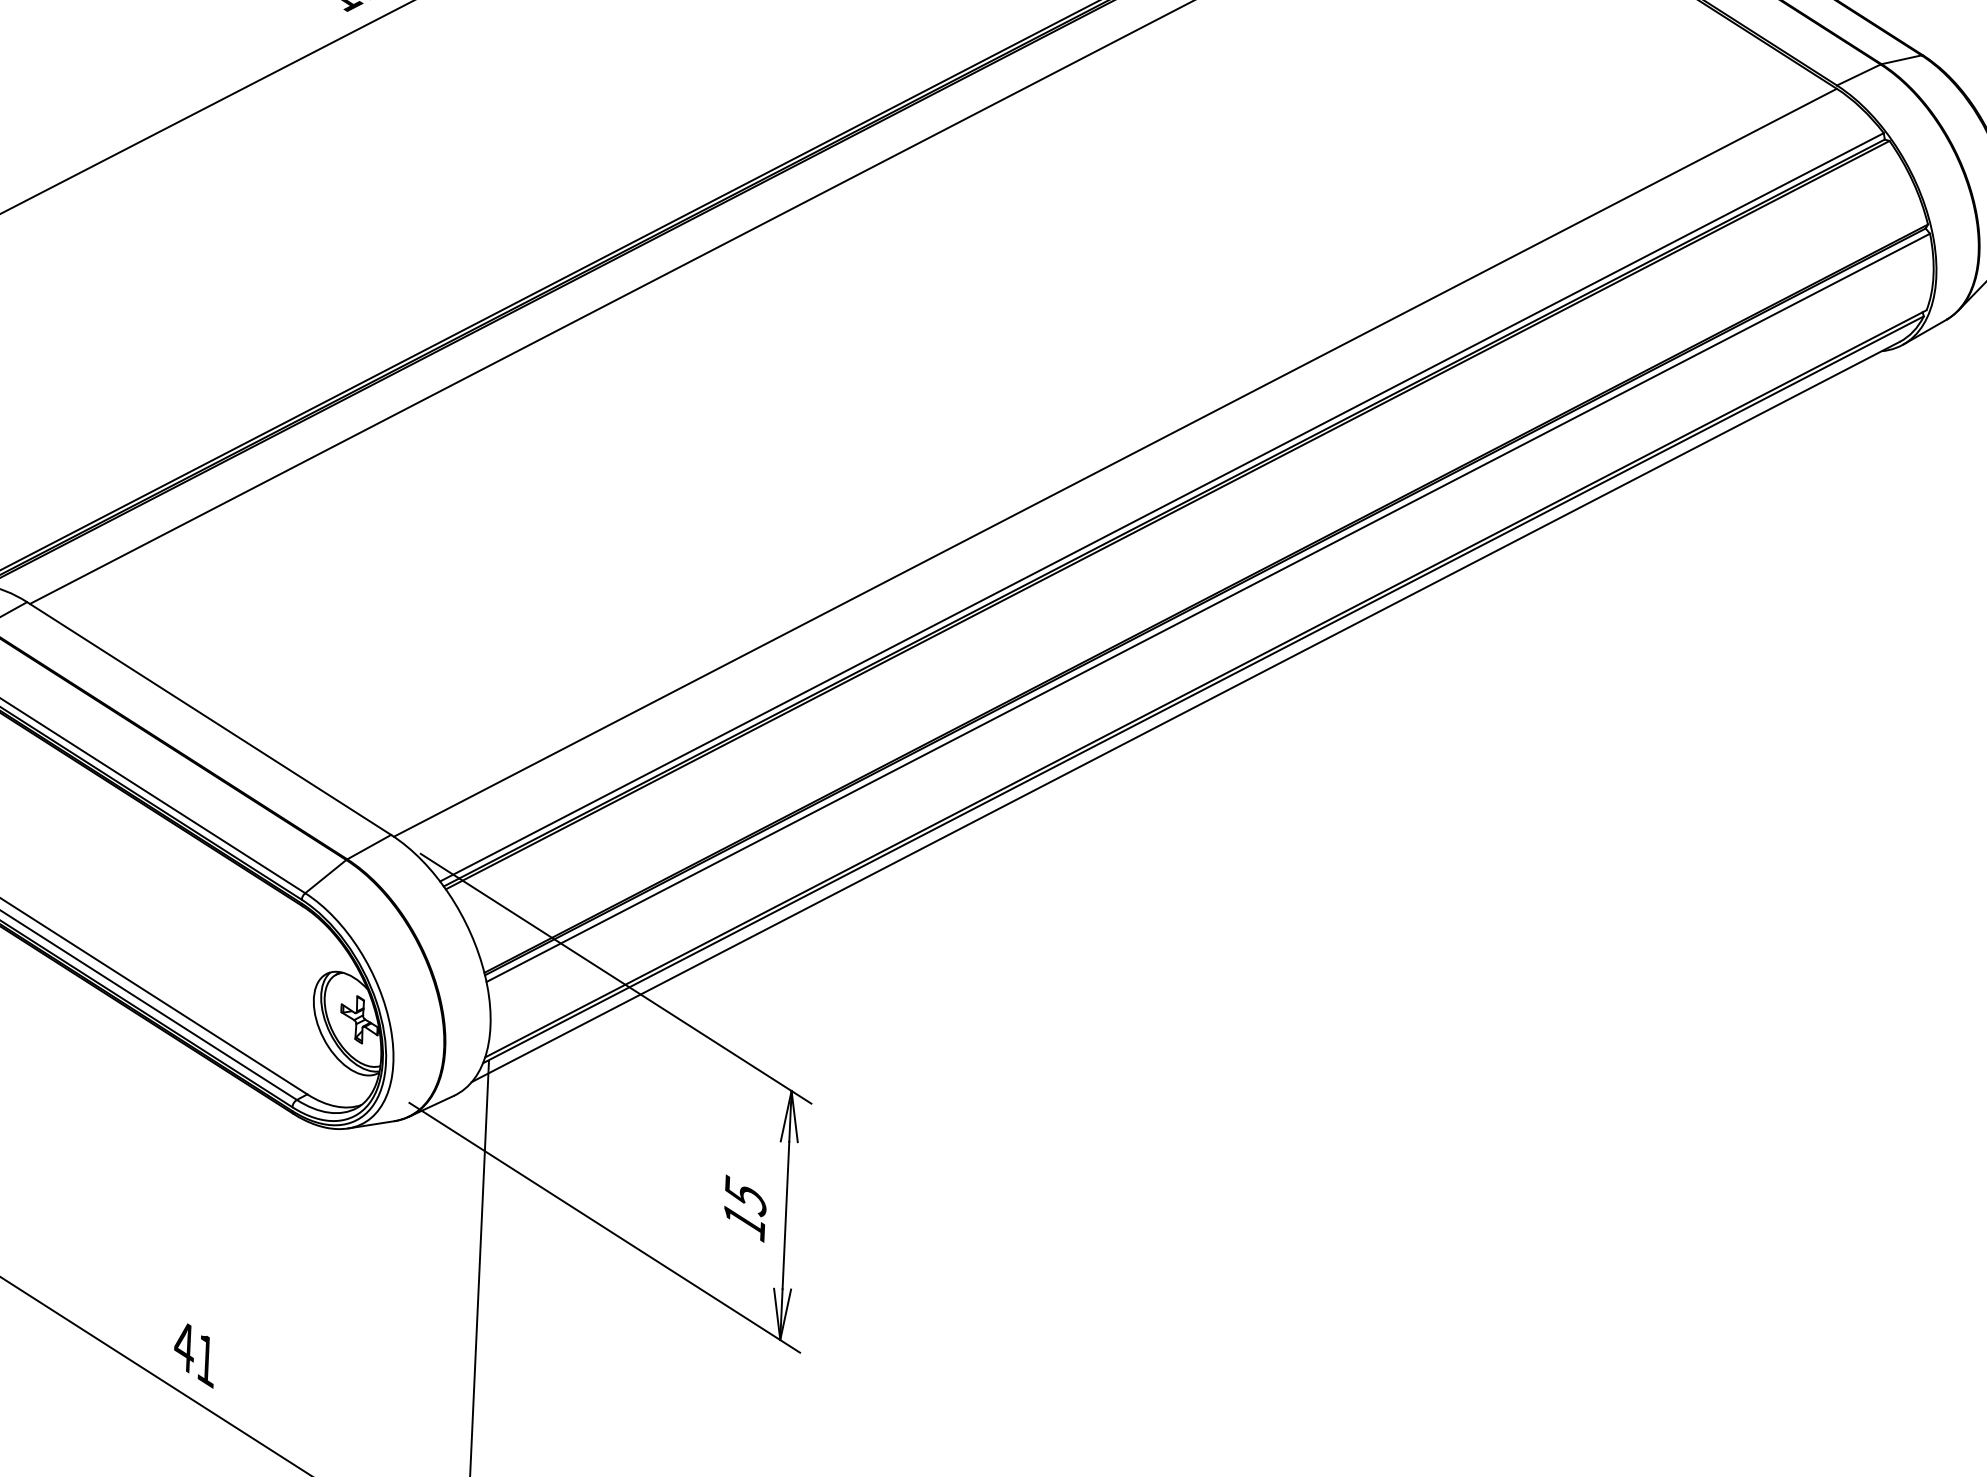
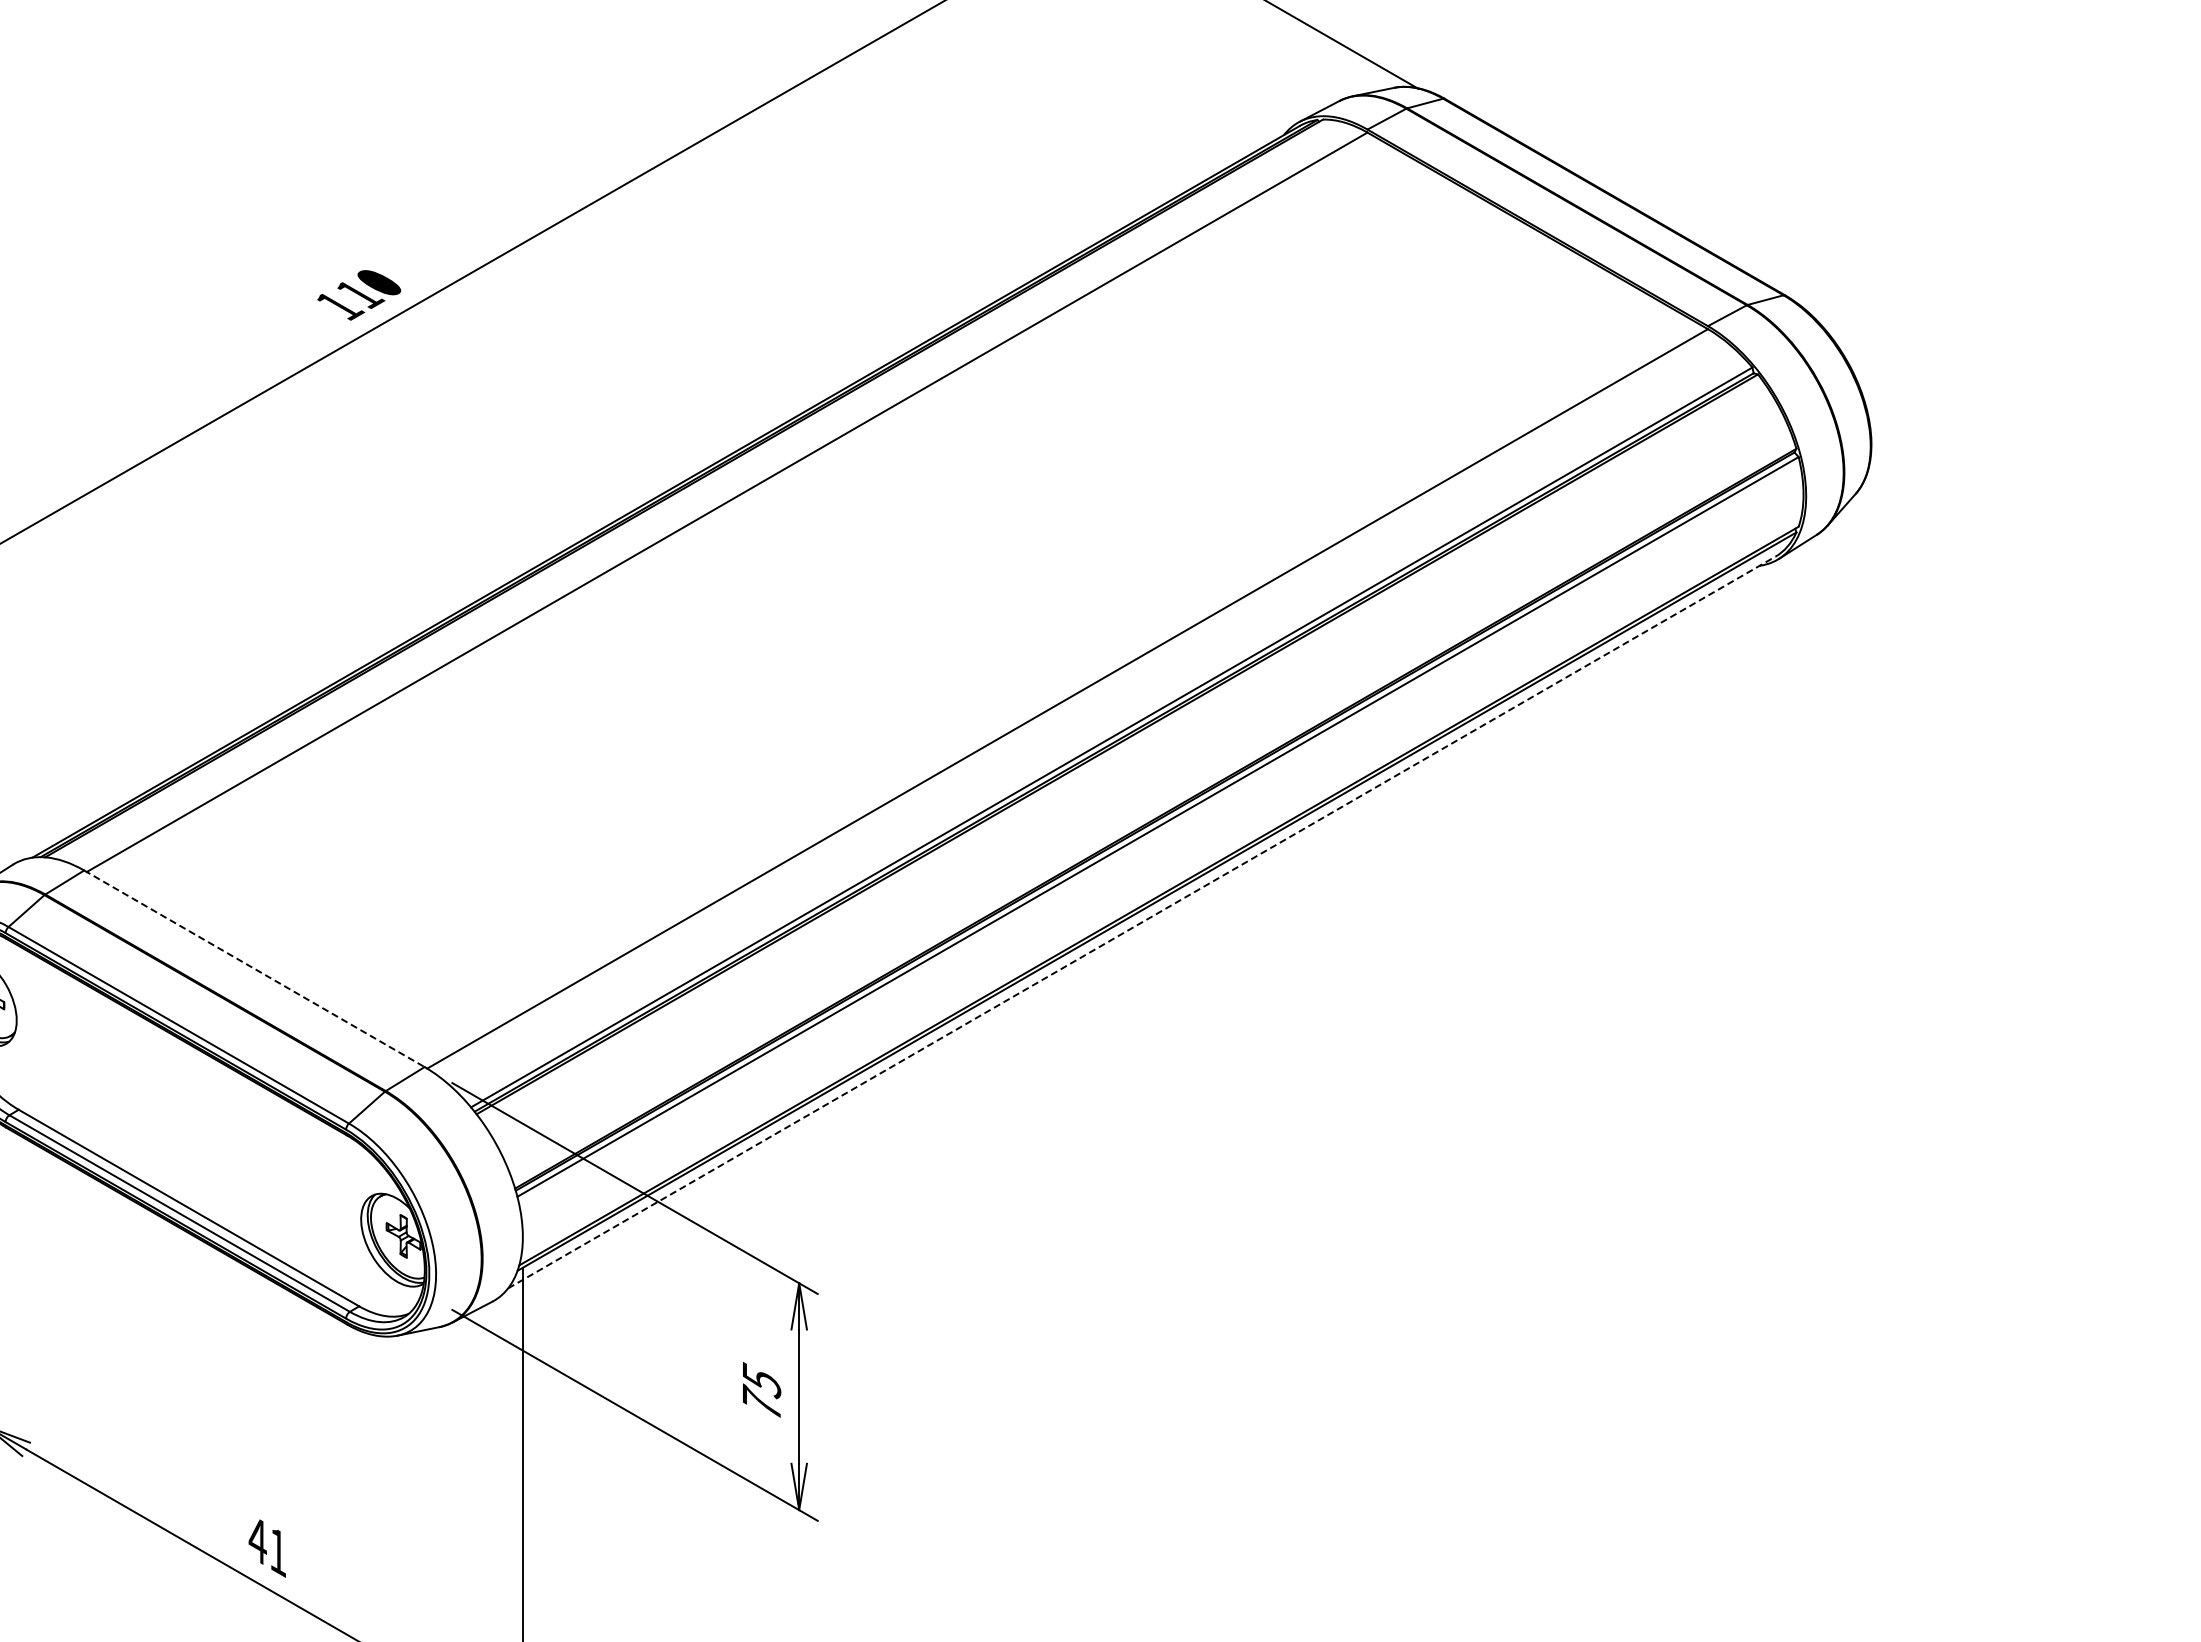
line: (1185, 711) -> (1141, 922), solid -> dashed
line: (209, 718) -> (254, 968), solid -> dashed
text: (744, 1219) -> (761, 1402), 15 -> 75

